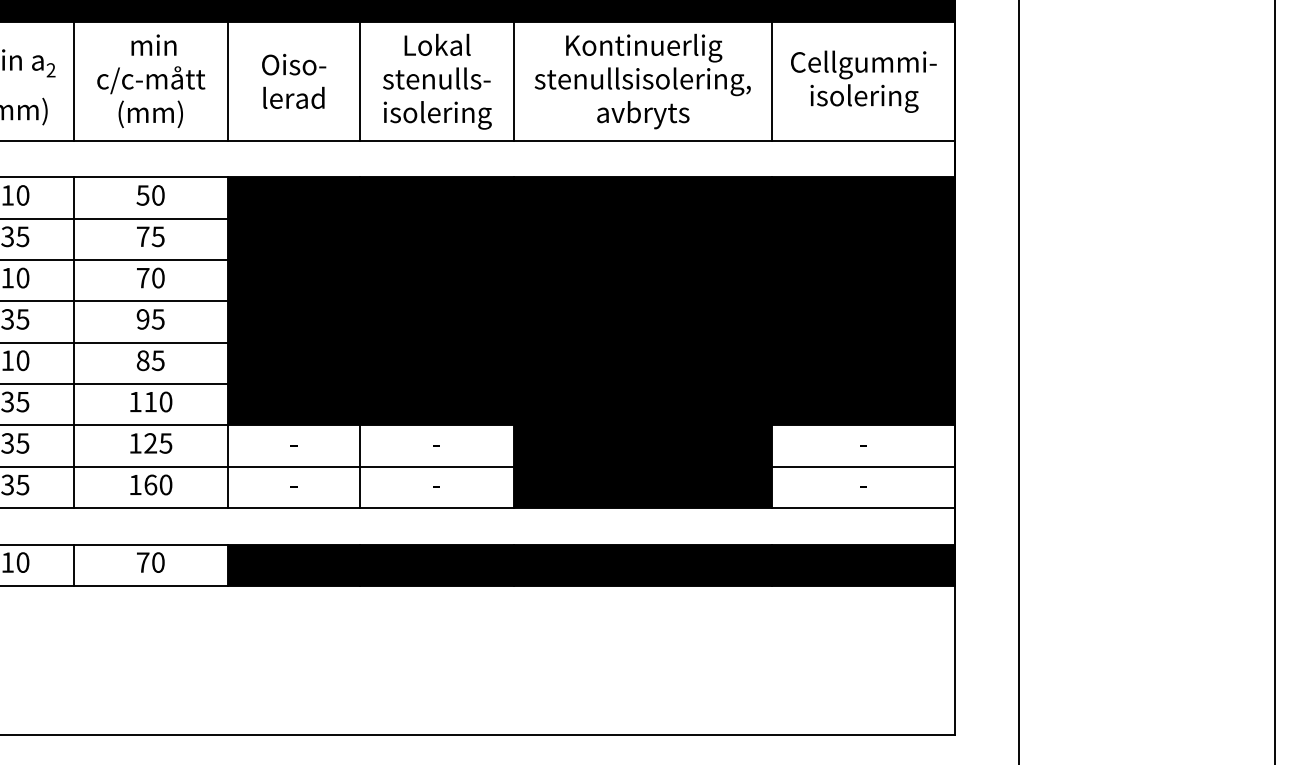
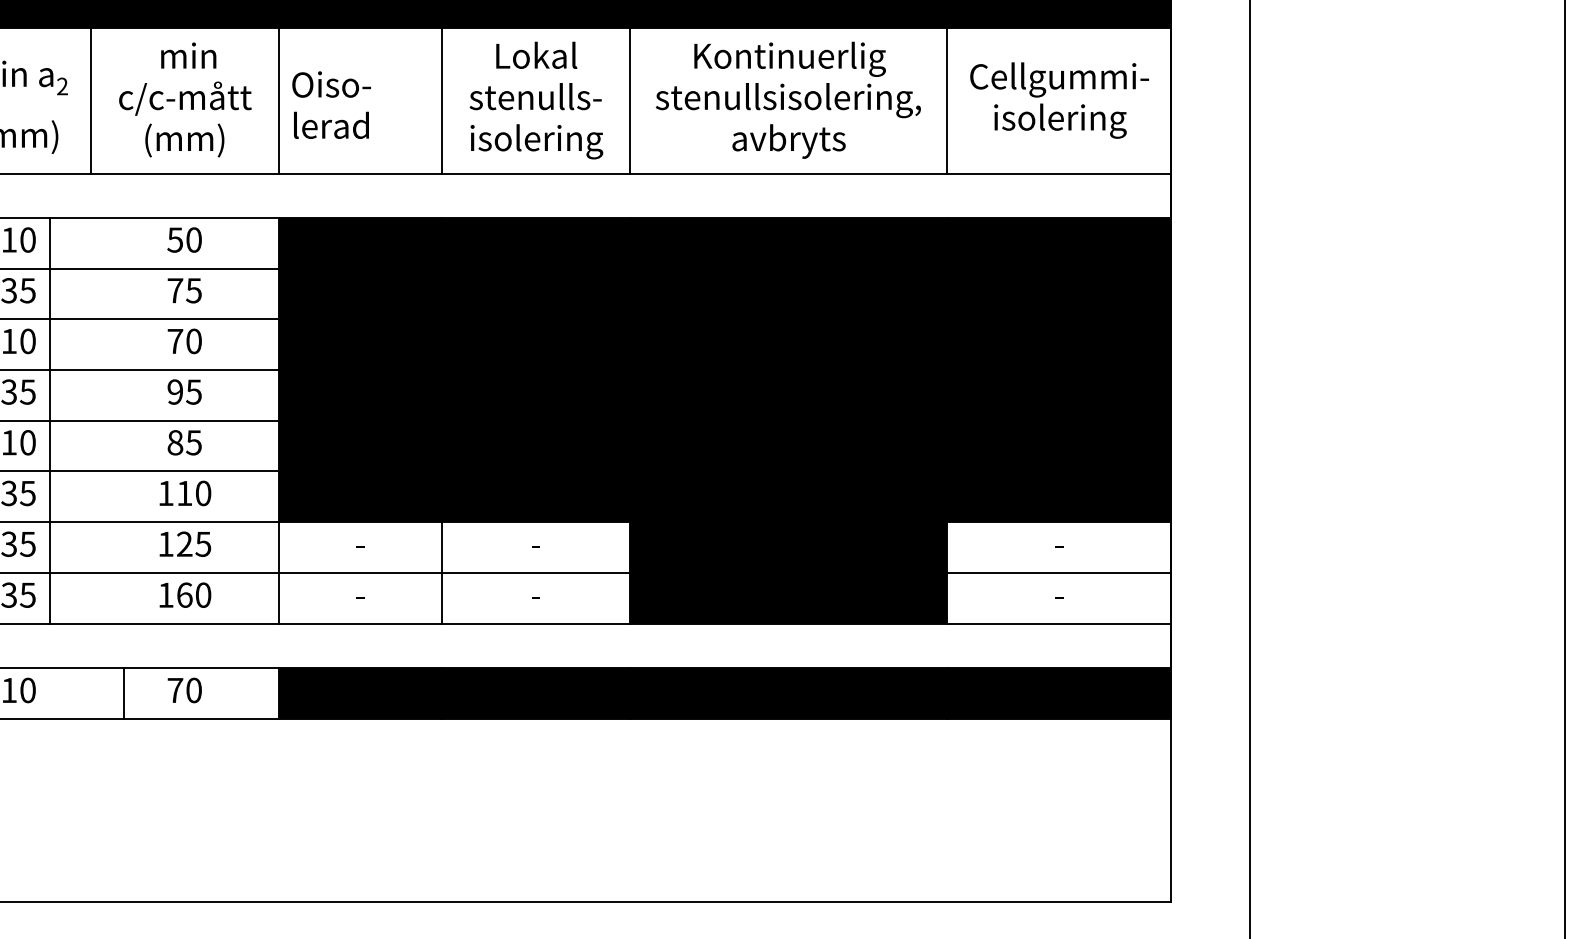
text: (294, 80) -> (331, 104), moved
line: (73, 342) -> (49, 420), moved
line: (73, 565) -> (123, 693), moved

